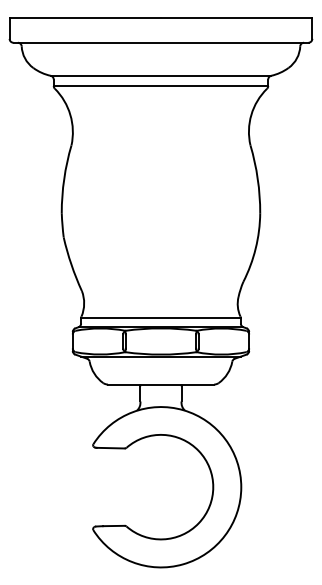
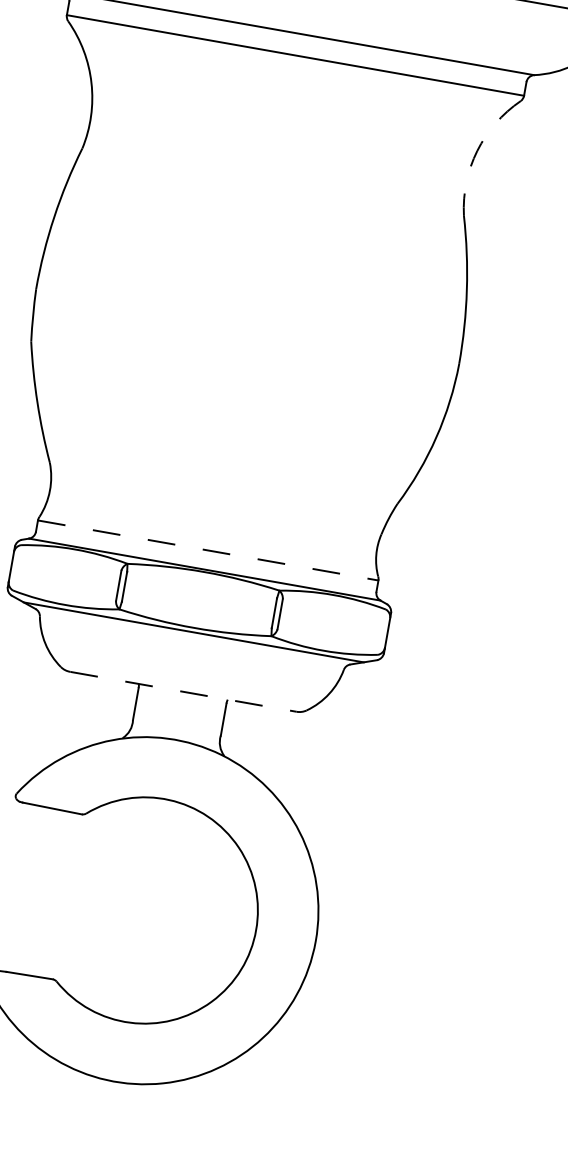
arc: (251, 114) -> (477, 150), solid -> dashed
line: (161, 318) -> (209, 551), solid -> dashed
line: (161, 384) -> (184, 691), solid -> dashed

